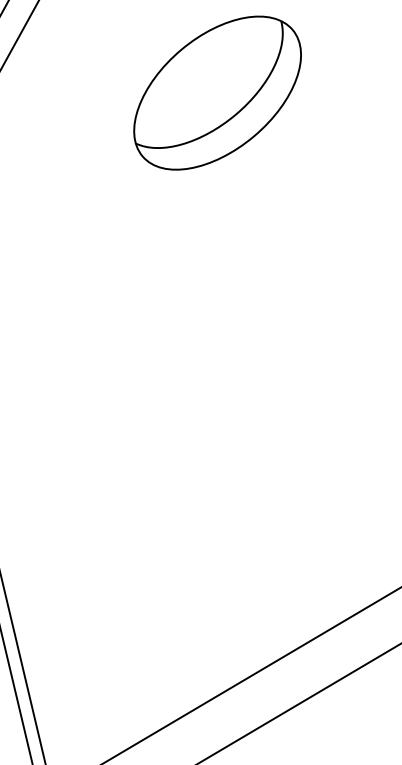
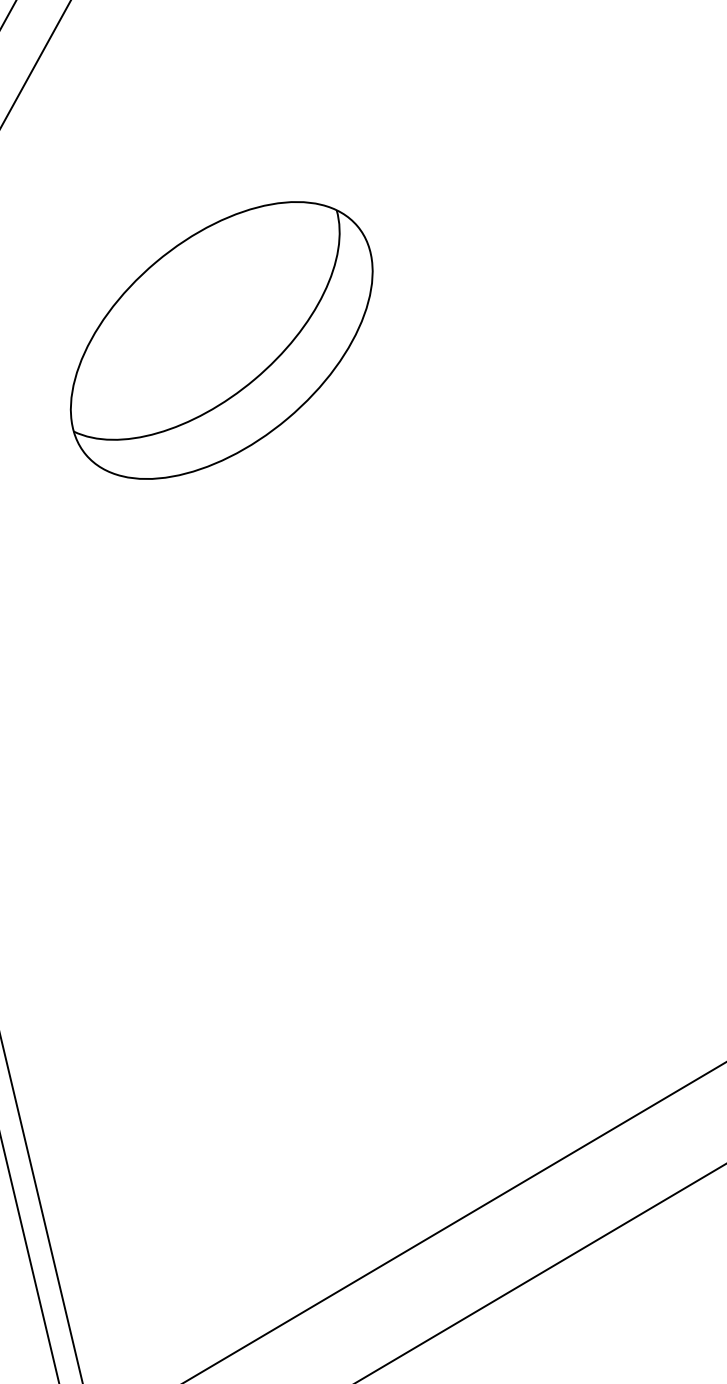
part: (217, 92) -> (221, 339), moved

